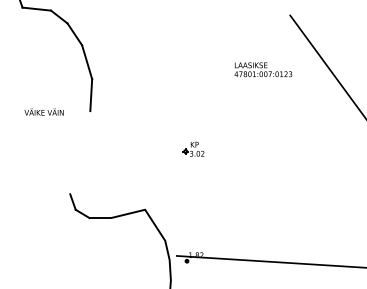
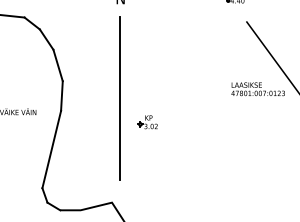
text: (263, 69) -> (258, 89), moved
line: (154, 97) -> (120, 98), added
part: (193, 148) -> (147, 121), moved
line: (80, 152) -> (51, 149), added

